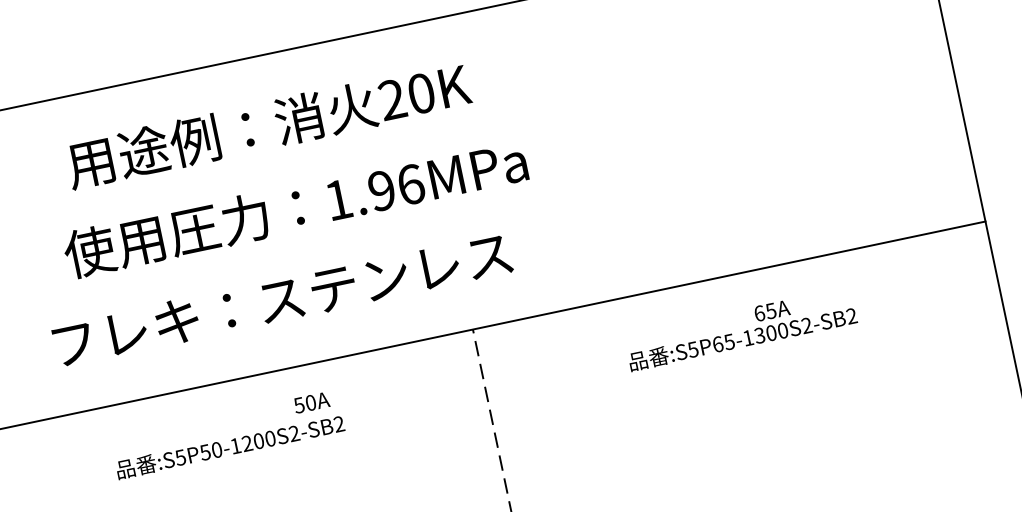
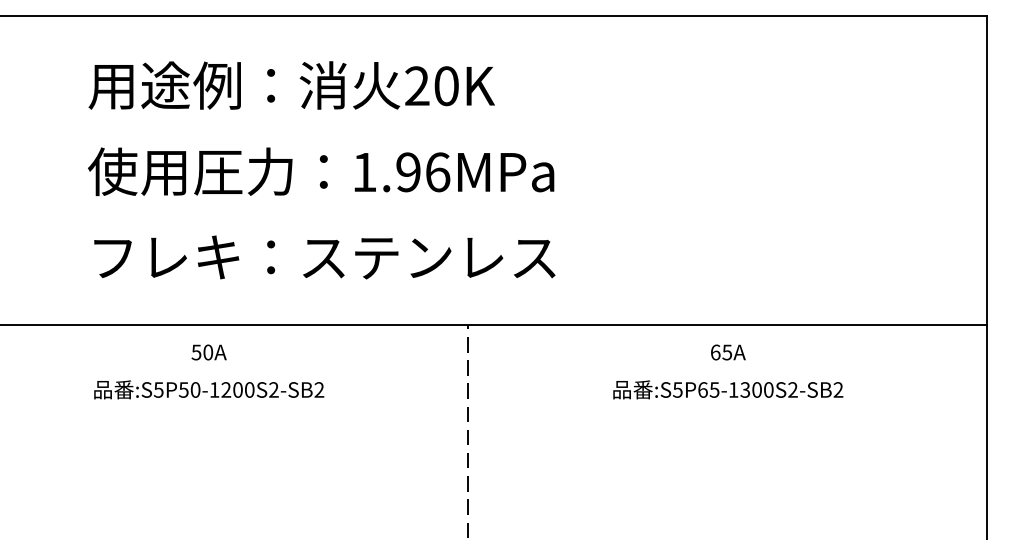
text: (268, 125) -> (291, 85), moved
text: (282, 299) -> (324, 257), moved
text: (772, 310) -> (728, 352), moved
text: (311, 402) -> (208, 352), moved

